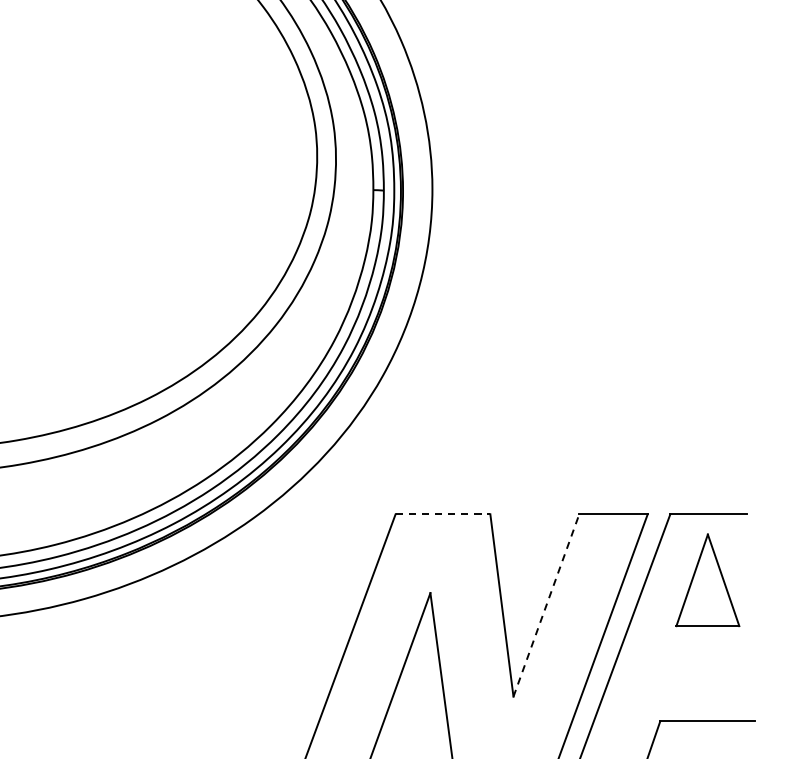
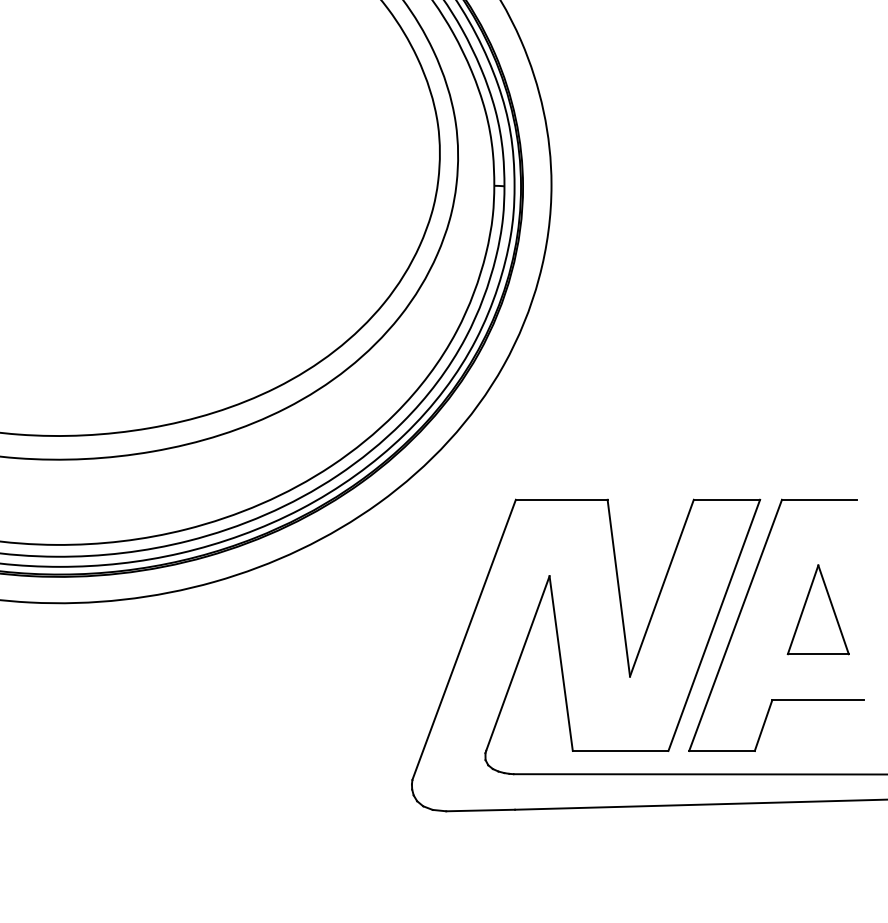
line: (442, 513) -> (561, 499), dashed -> solid
part: (707, 580) -> (817, 609), moved
line: (545, 605) -> (661, 588), dashed -> solid

